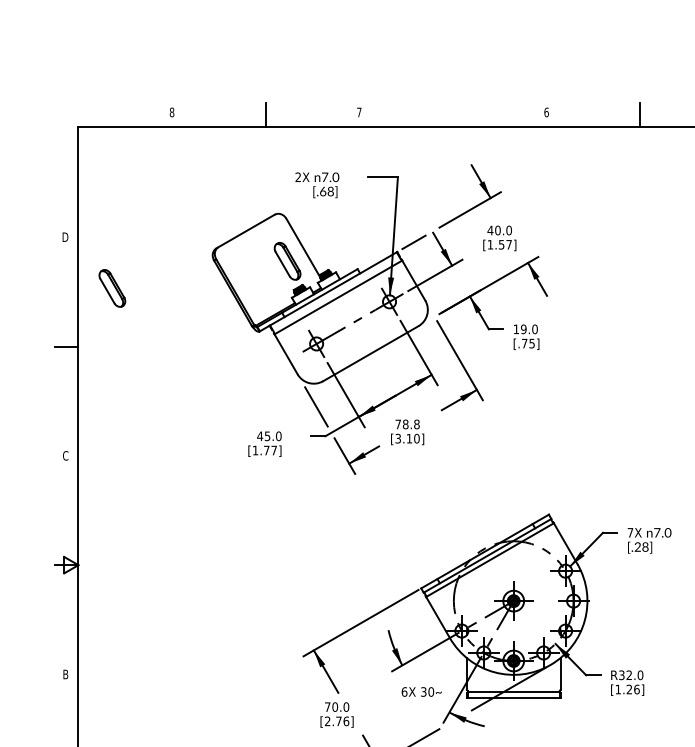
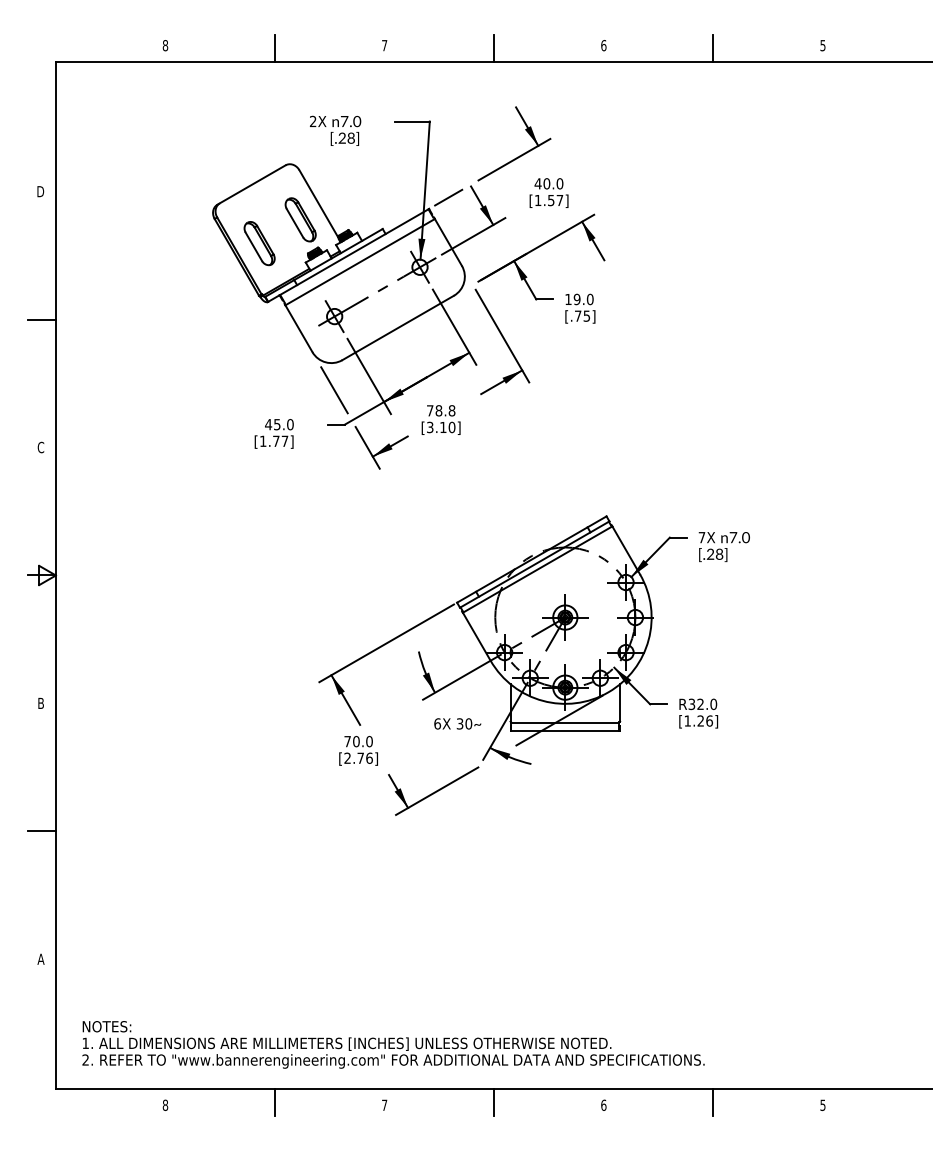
line: (453, 114) -> (494, 48), added
text: (322, 190) -> (341, 137), [.68] -> [.28]
part: (112, 288) -> (259, 243), moved

